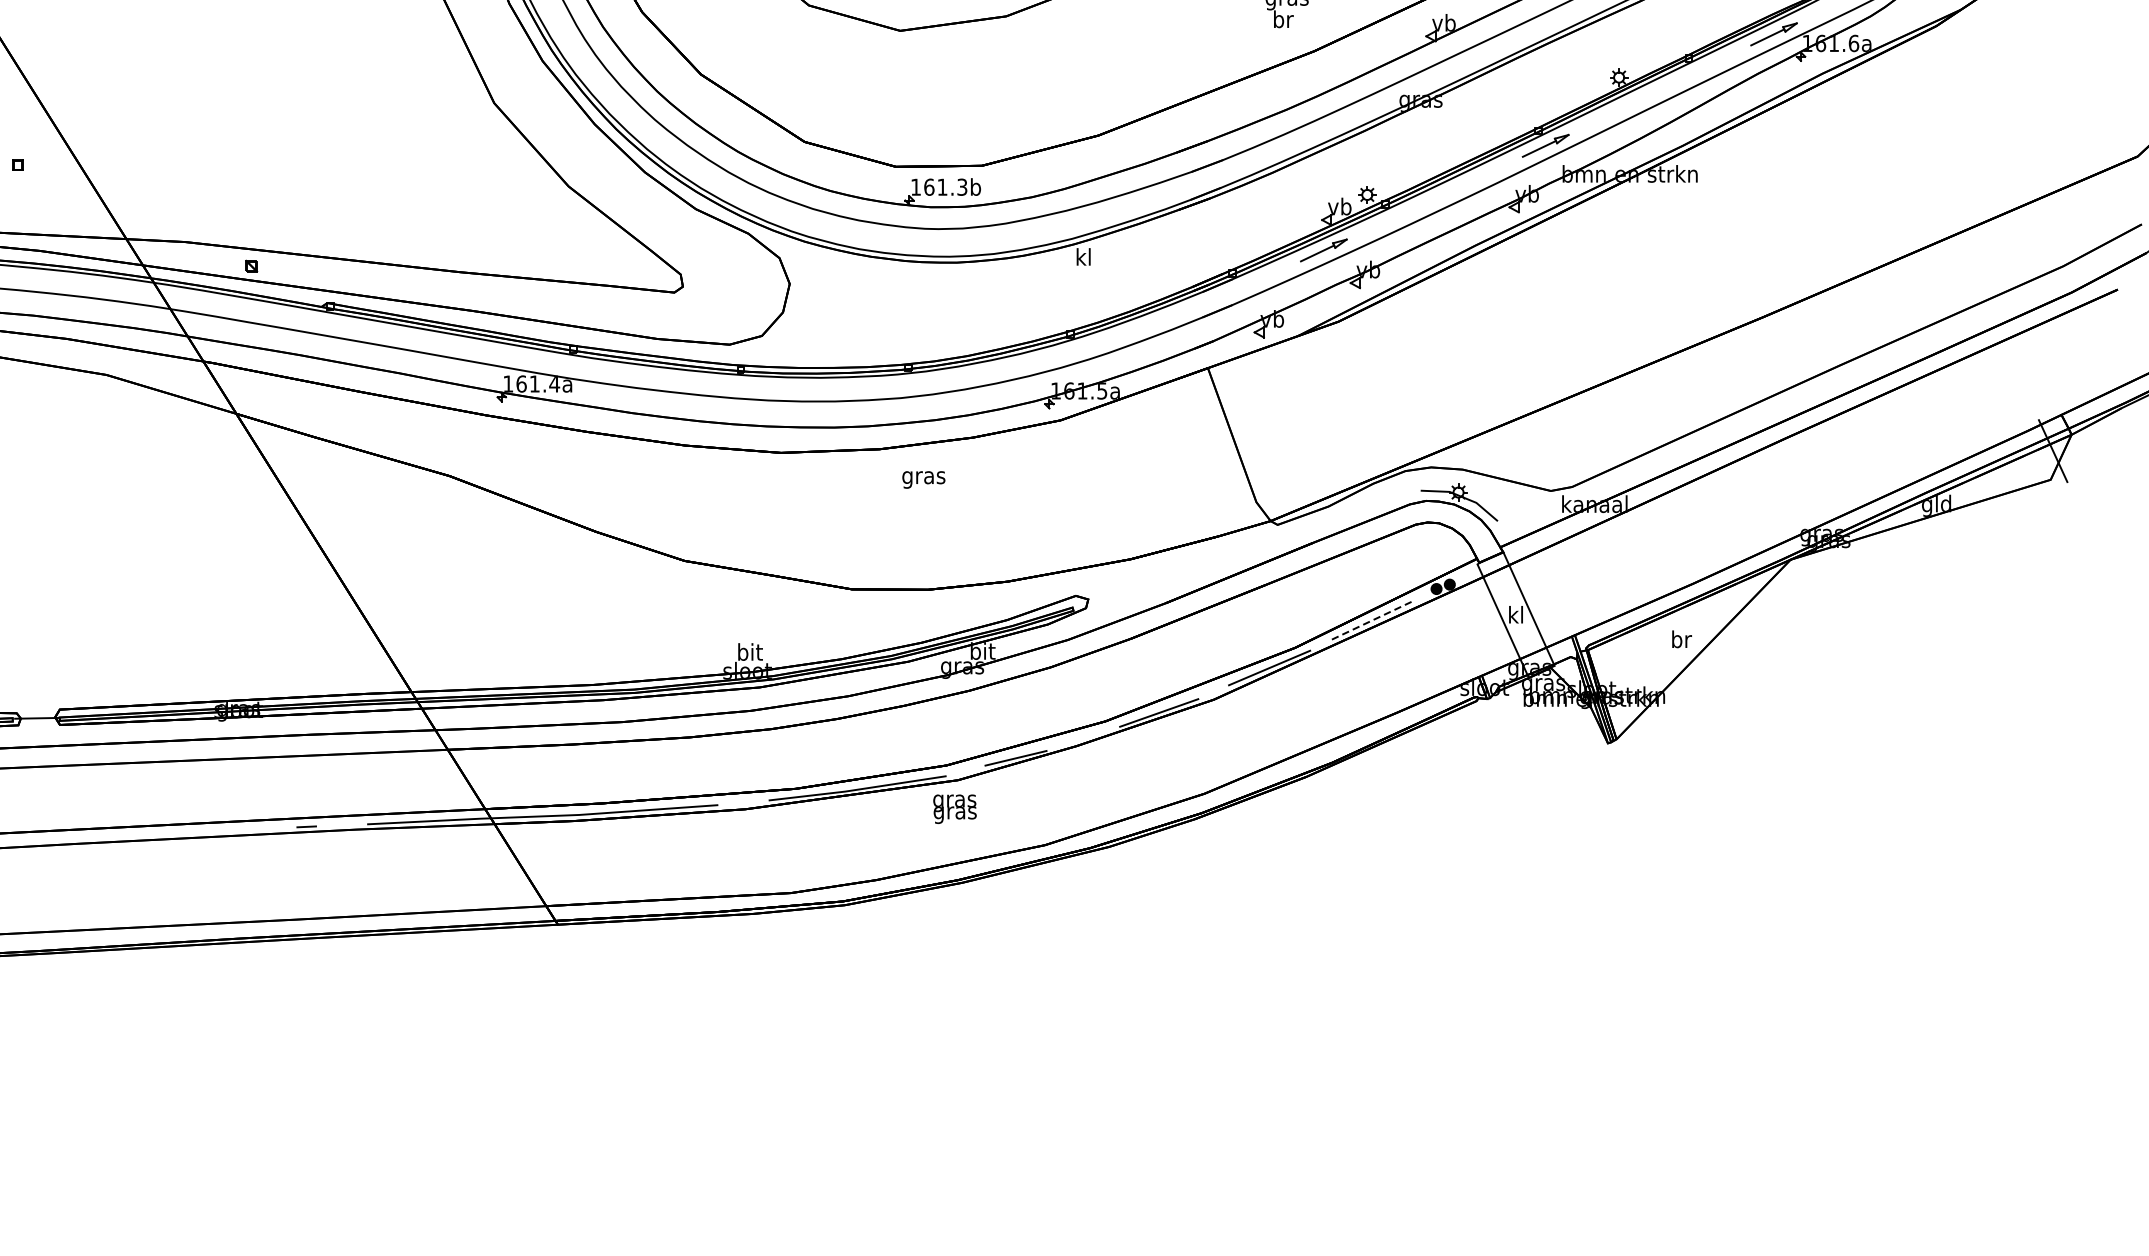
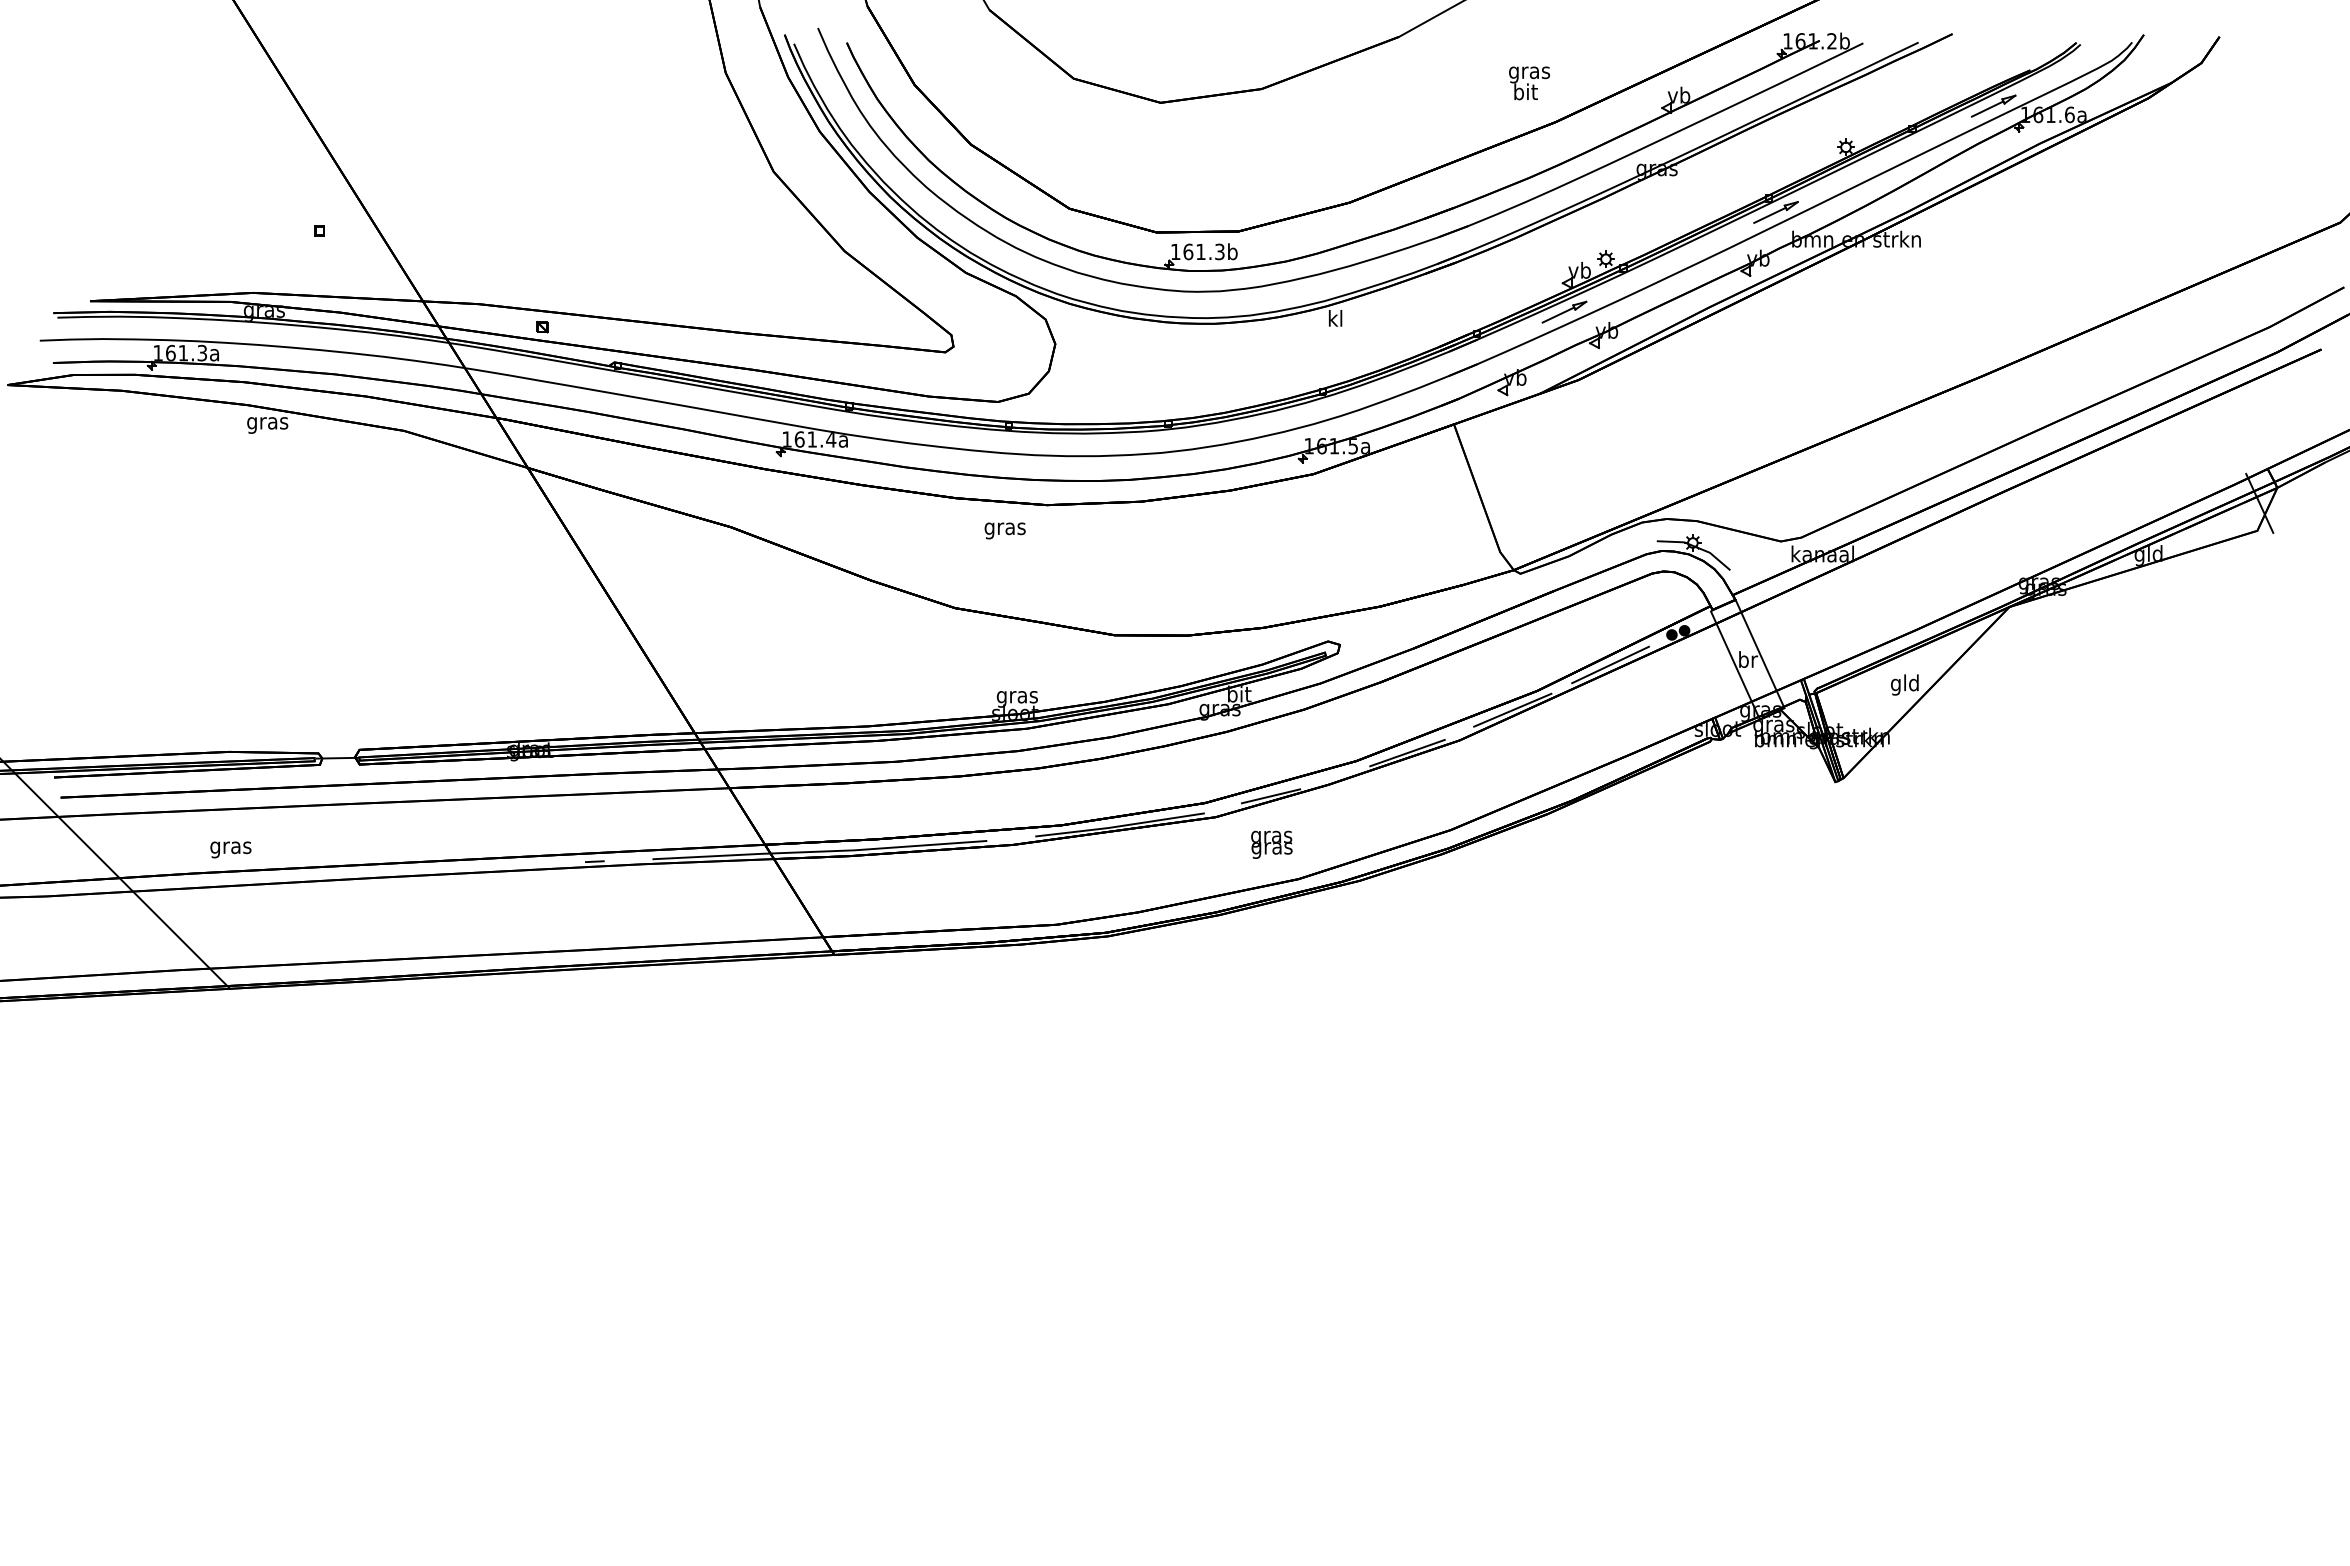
text: (1282, 18) -> (1525, 91), br -> bit
text: (923, 479) -> (1004, 530), moved
text: (1516, 614) -> (1748, 659), kl -> br
line: (1373, 620) -> (1611, 664), dashed -> solid
text: (1680, 641) -> (1904, 684), br -> gld
text: (749, 653) -> (1016, 696), bit -> gras
text: (954, 808) -> (1271, 844), moved

